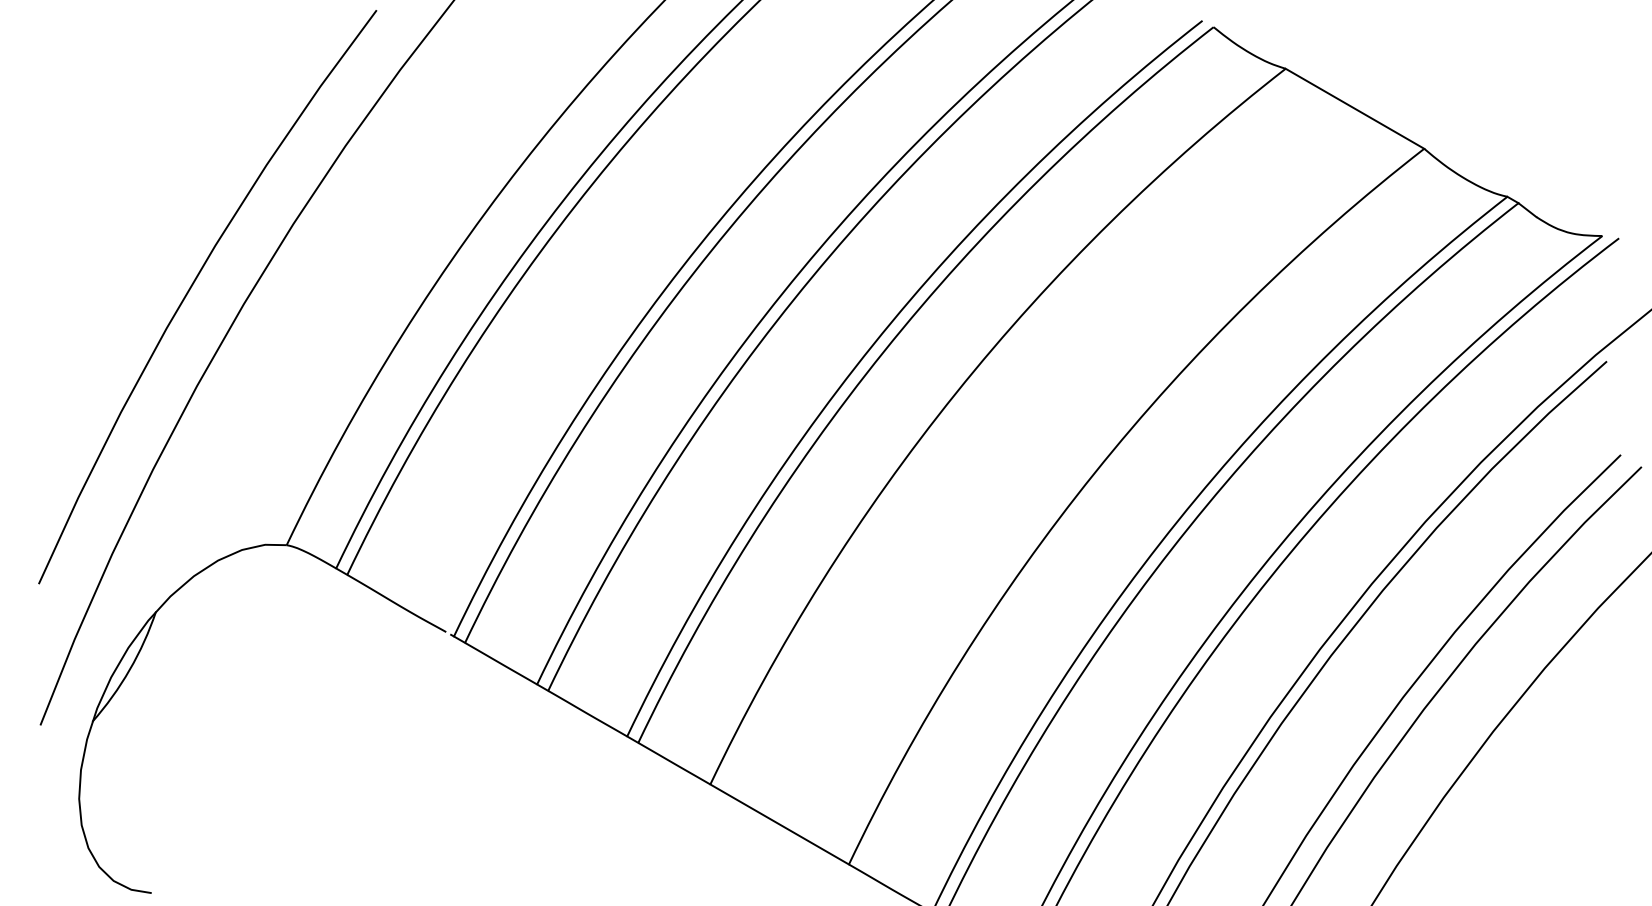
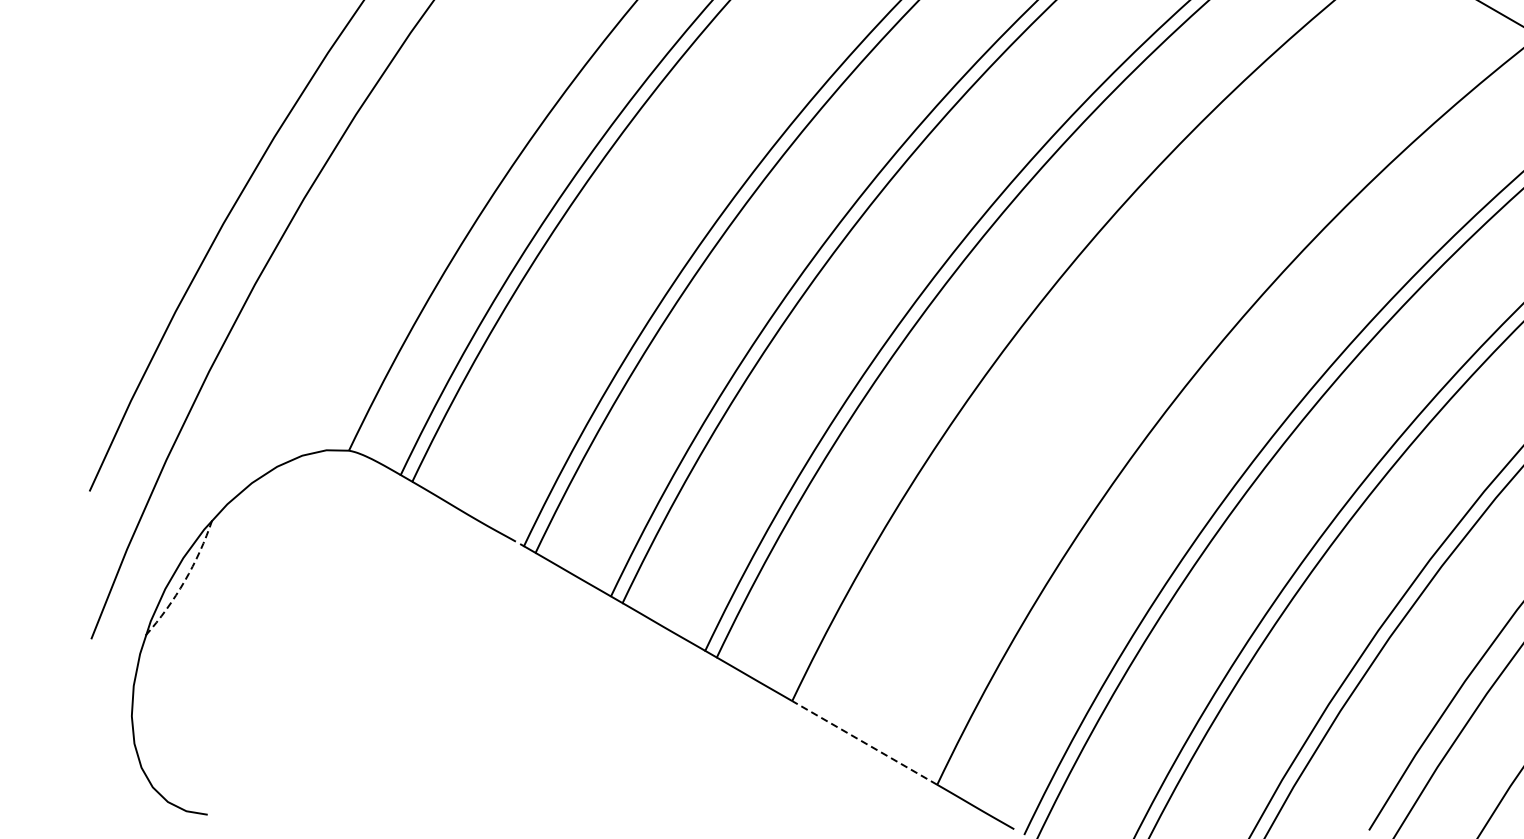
arc: (129, 669) -> (184, 580), solid -> dashed
line: (779, 824) -> (864, 742), solid -> dashed

